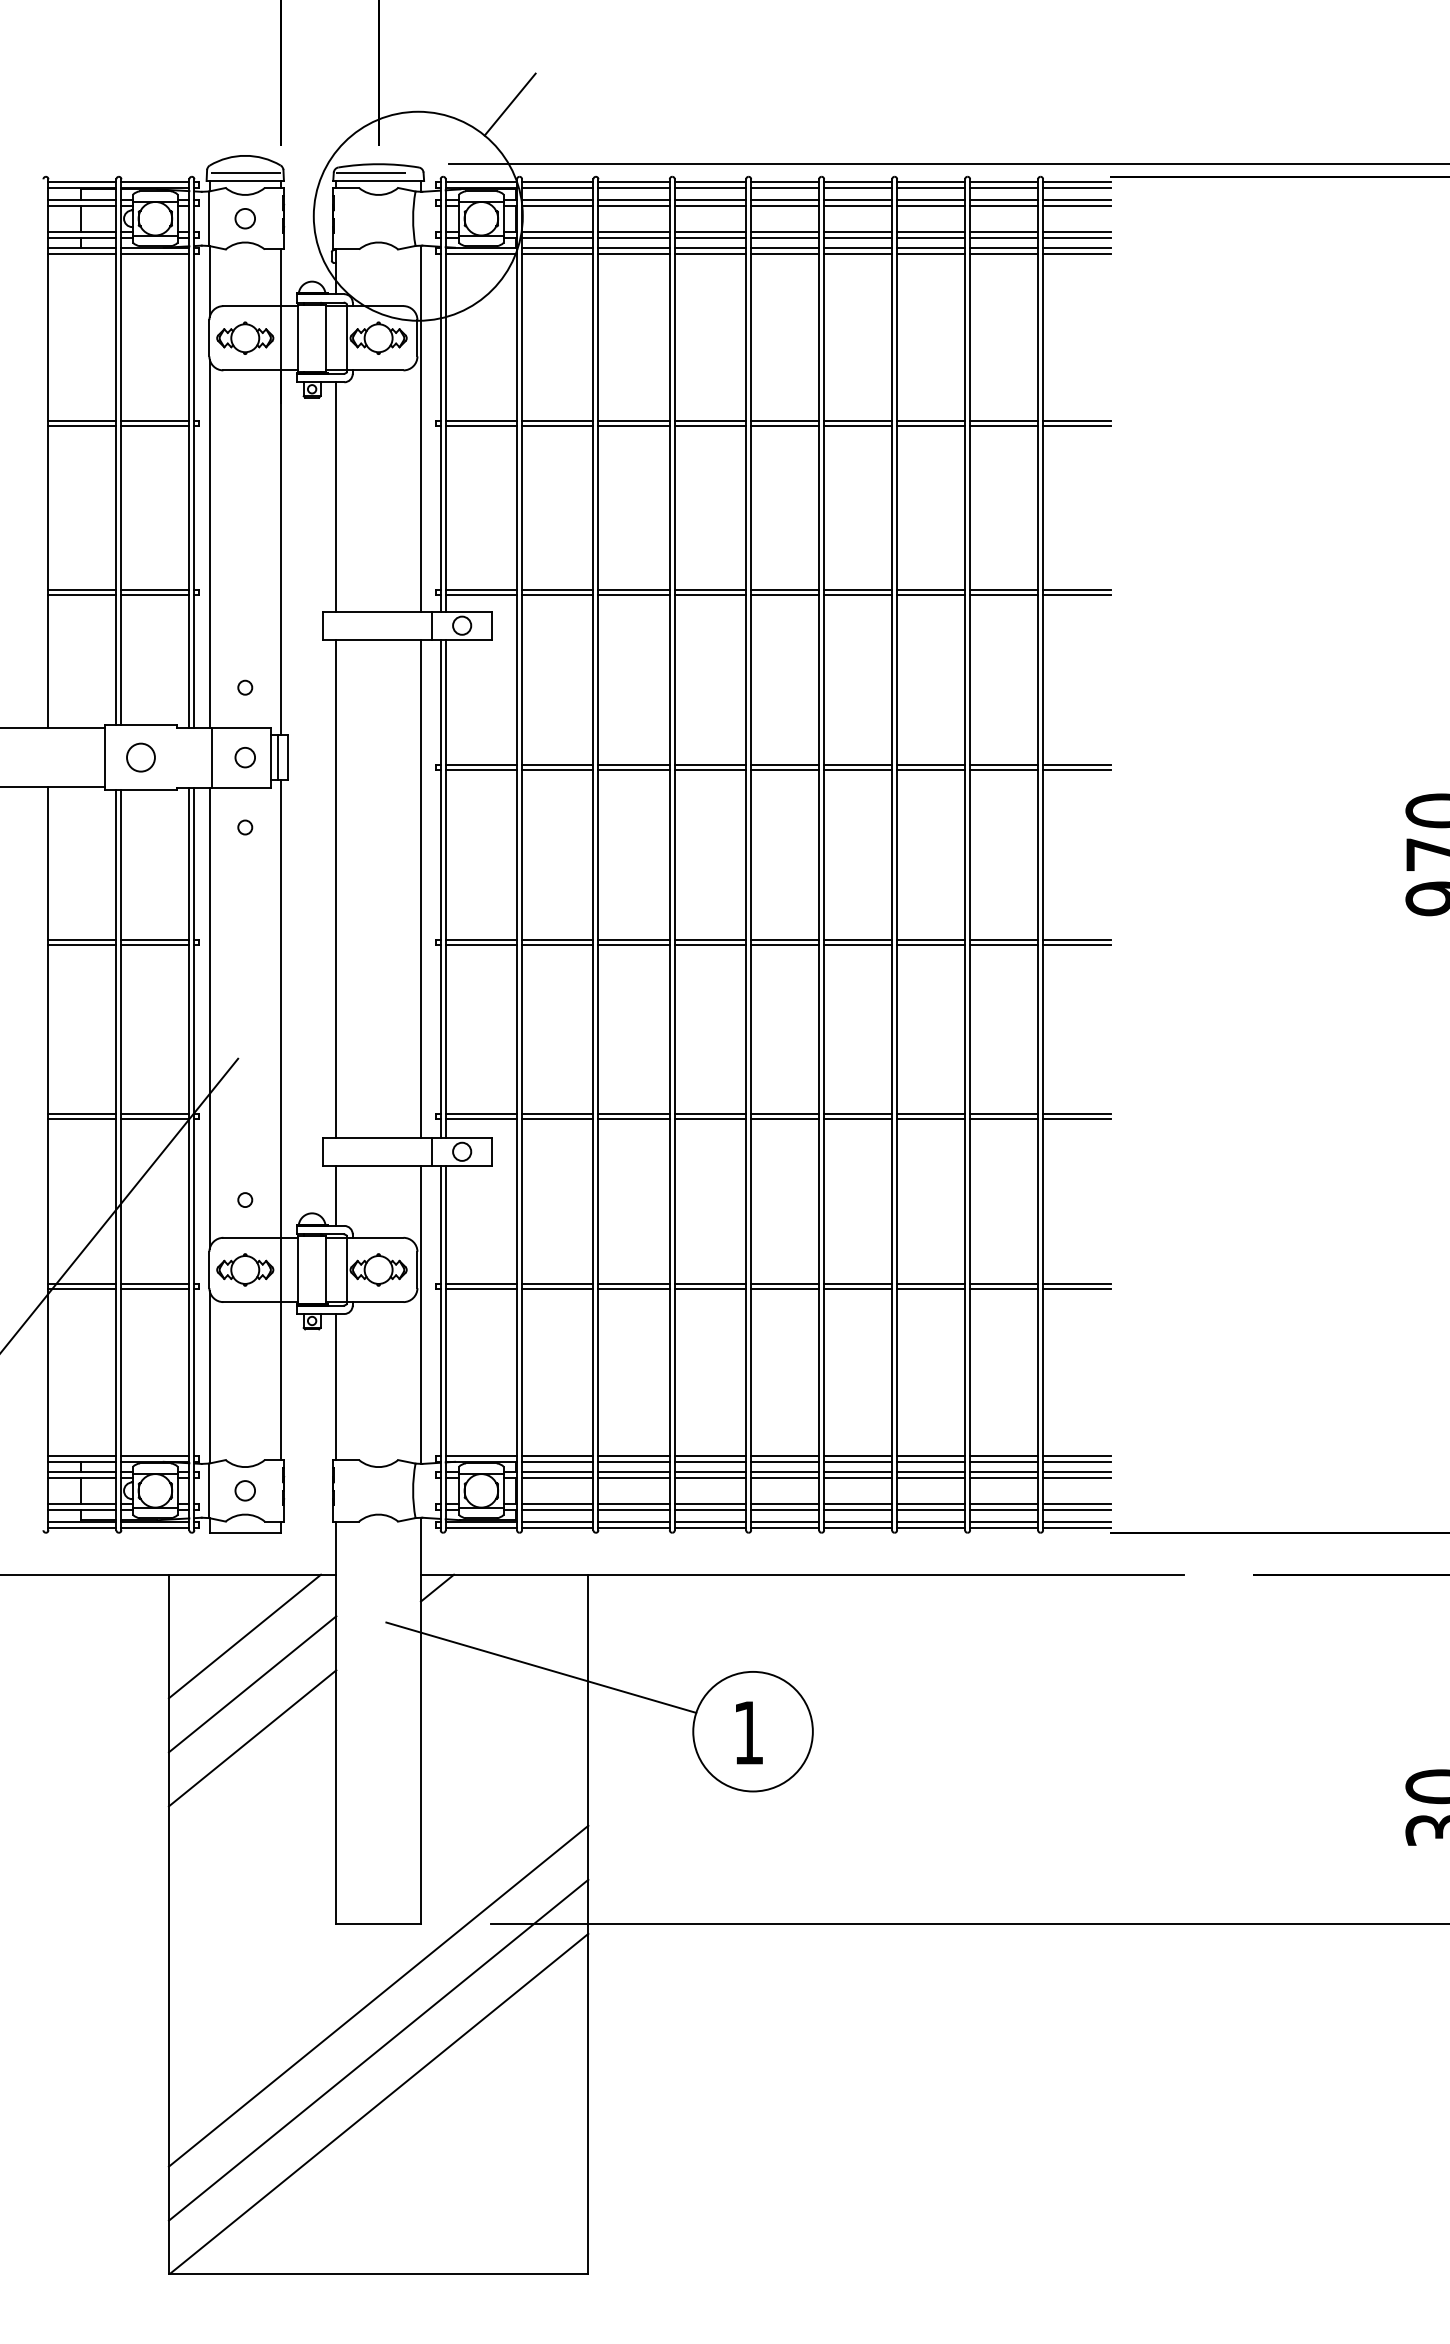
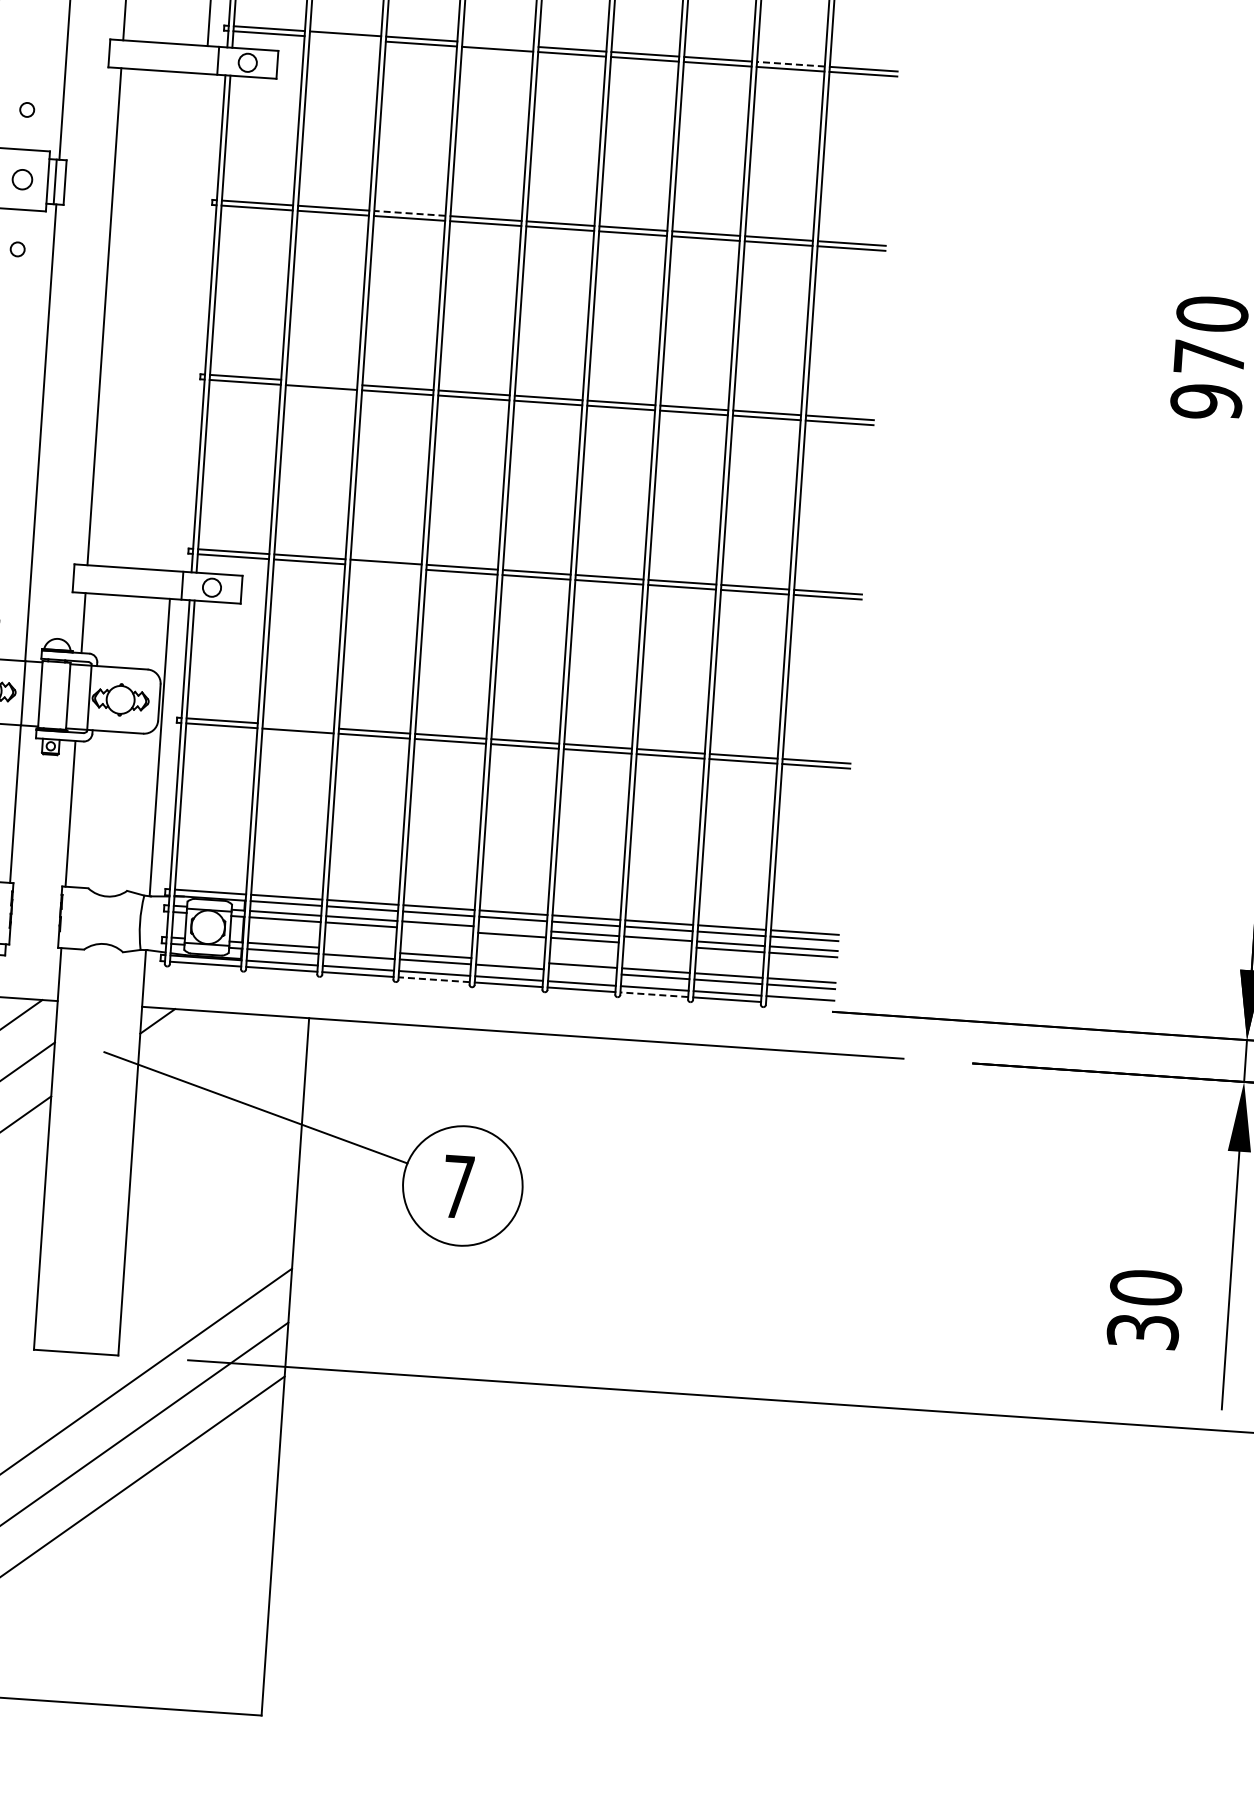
line: (710, 590) -> (497, 44), removed
line: (1004, 590) -> (791, 64), solid -> dashed
line: (557, 595) -> (344, 39), removed
line: (634, 764) -> (410, 213), solid -> dashed
line: (420, 888) -> (188, 322), removed
line: (557, 939) -> (321, 382), removed
line: (633, 1119) -> (385, 567), removed
line: (557, 1283) -> (298, 725), removed
line: (785, 1471) -> (512, 928), removed
line: (710, 1478) -> (437, 930), removed
line: (931, 1478) -> (658, 945), removed
line: (633, 1503) -> (359, 950), removed
line: (785, 1503) -> (510, 960), removed
line: (858, 1509) -> (583, 971), removed
line: (710, 1527) -> (434, 979), solid -> dashed
line: (931, 1527) -> (654, 994), solid -> dashed
line: (1077, 1527) -> (800, 1004), removed
text: (748, 1732) -> (458, 1186), 1 -> 7

